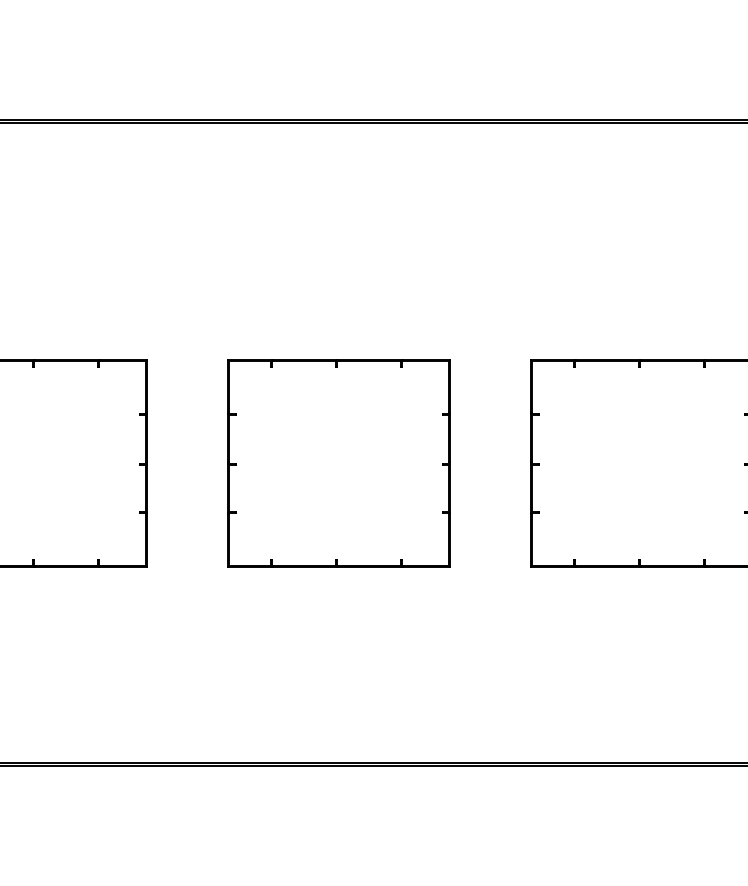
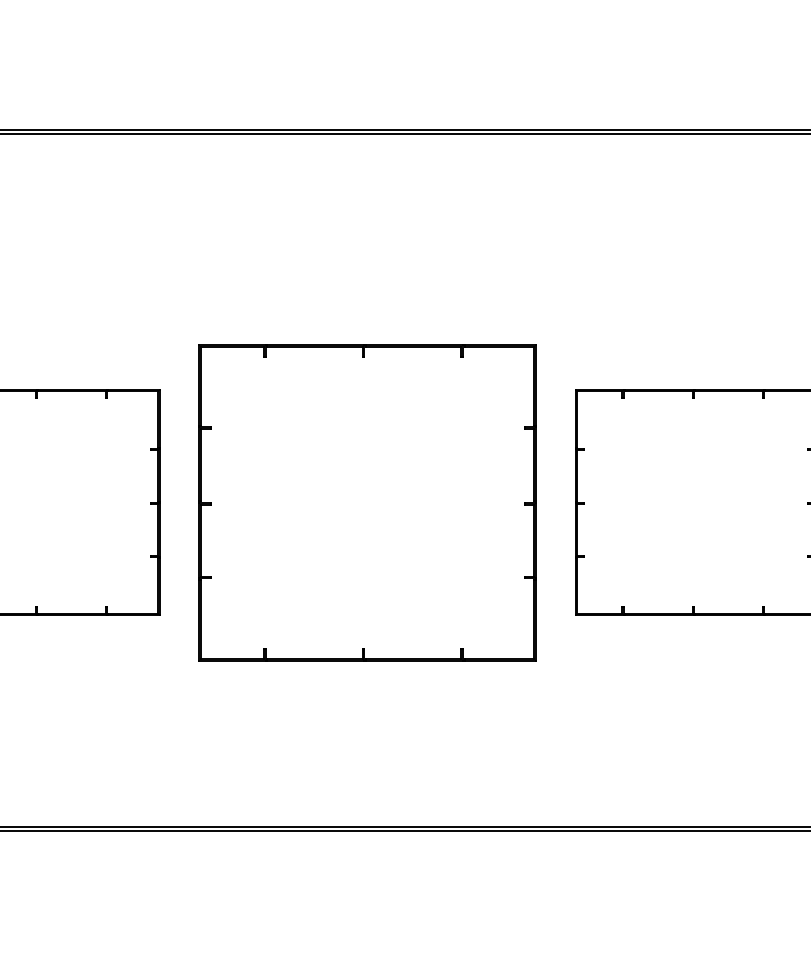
part: (338, 463) -> (367, 502), size x1.4

